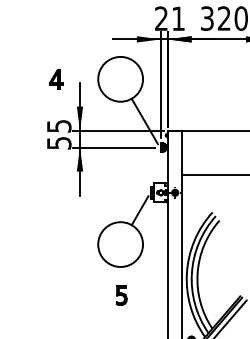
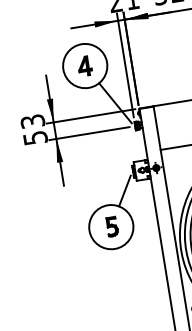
part: (56, 79) -> (85, 66), moved
text: (58, 126) -> (32, 121), 55 -> 53
part: (121, 295) -> (112, 226), moved

